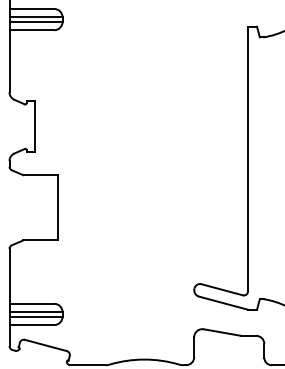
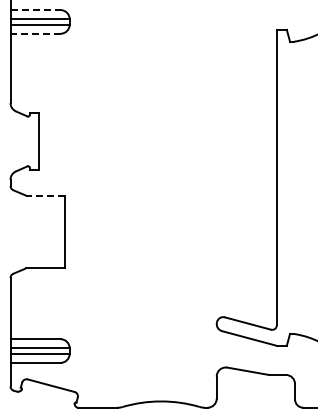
line: (32, 9) -> (36, 10), solid -> dashed
line: (31, 29) -> (35, 33), solid -> dashed
line: (40, 175) -> (45, 195), solid -> dashed

